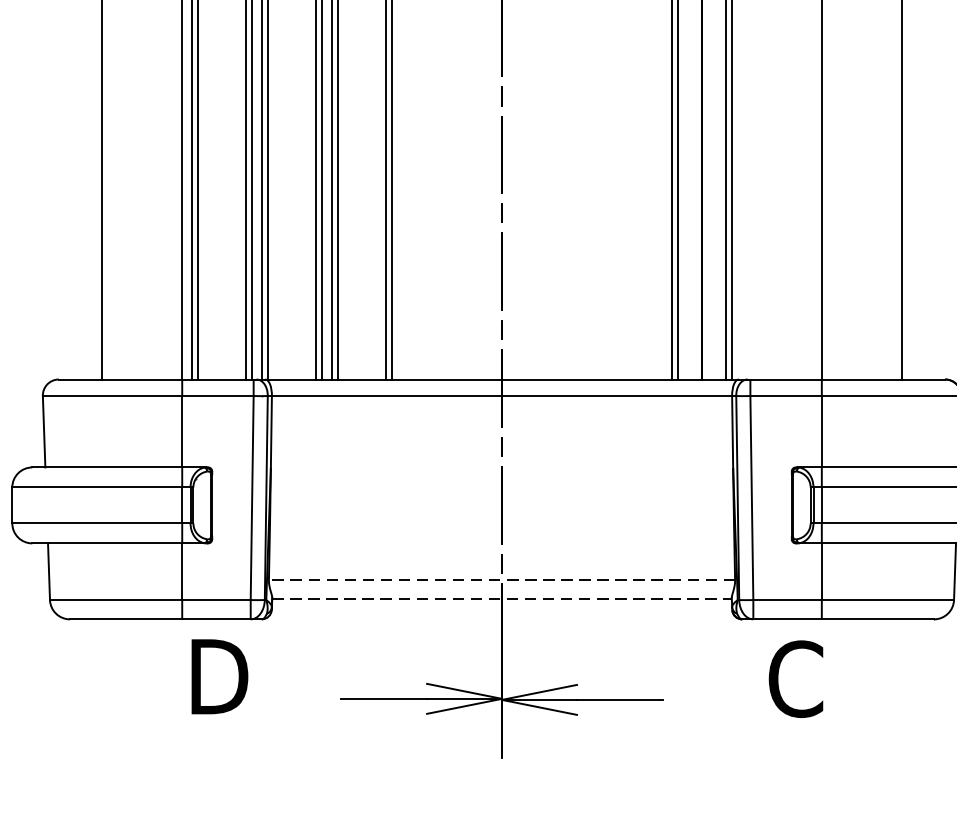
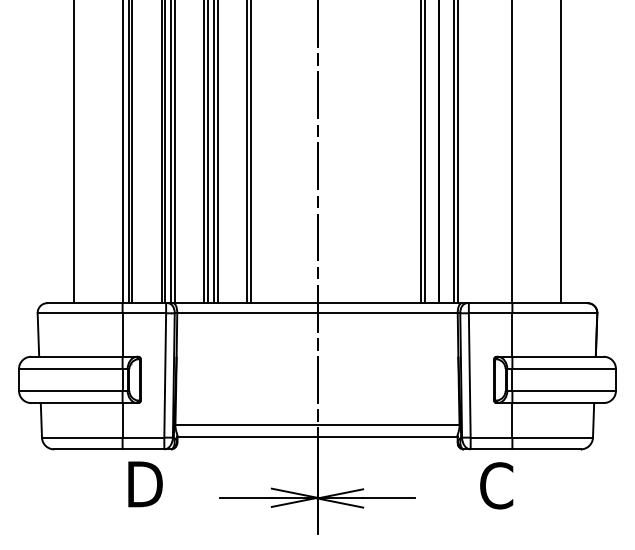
line: (502, 580) -> (317, 425), dashed -> solid
line: (502, 599) -> (317, 437), dashed -> solid

